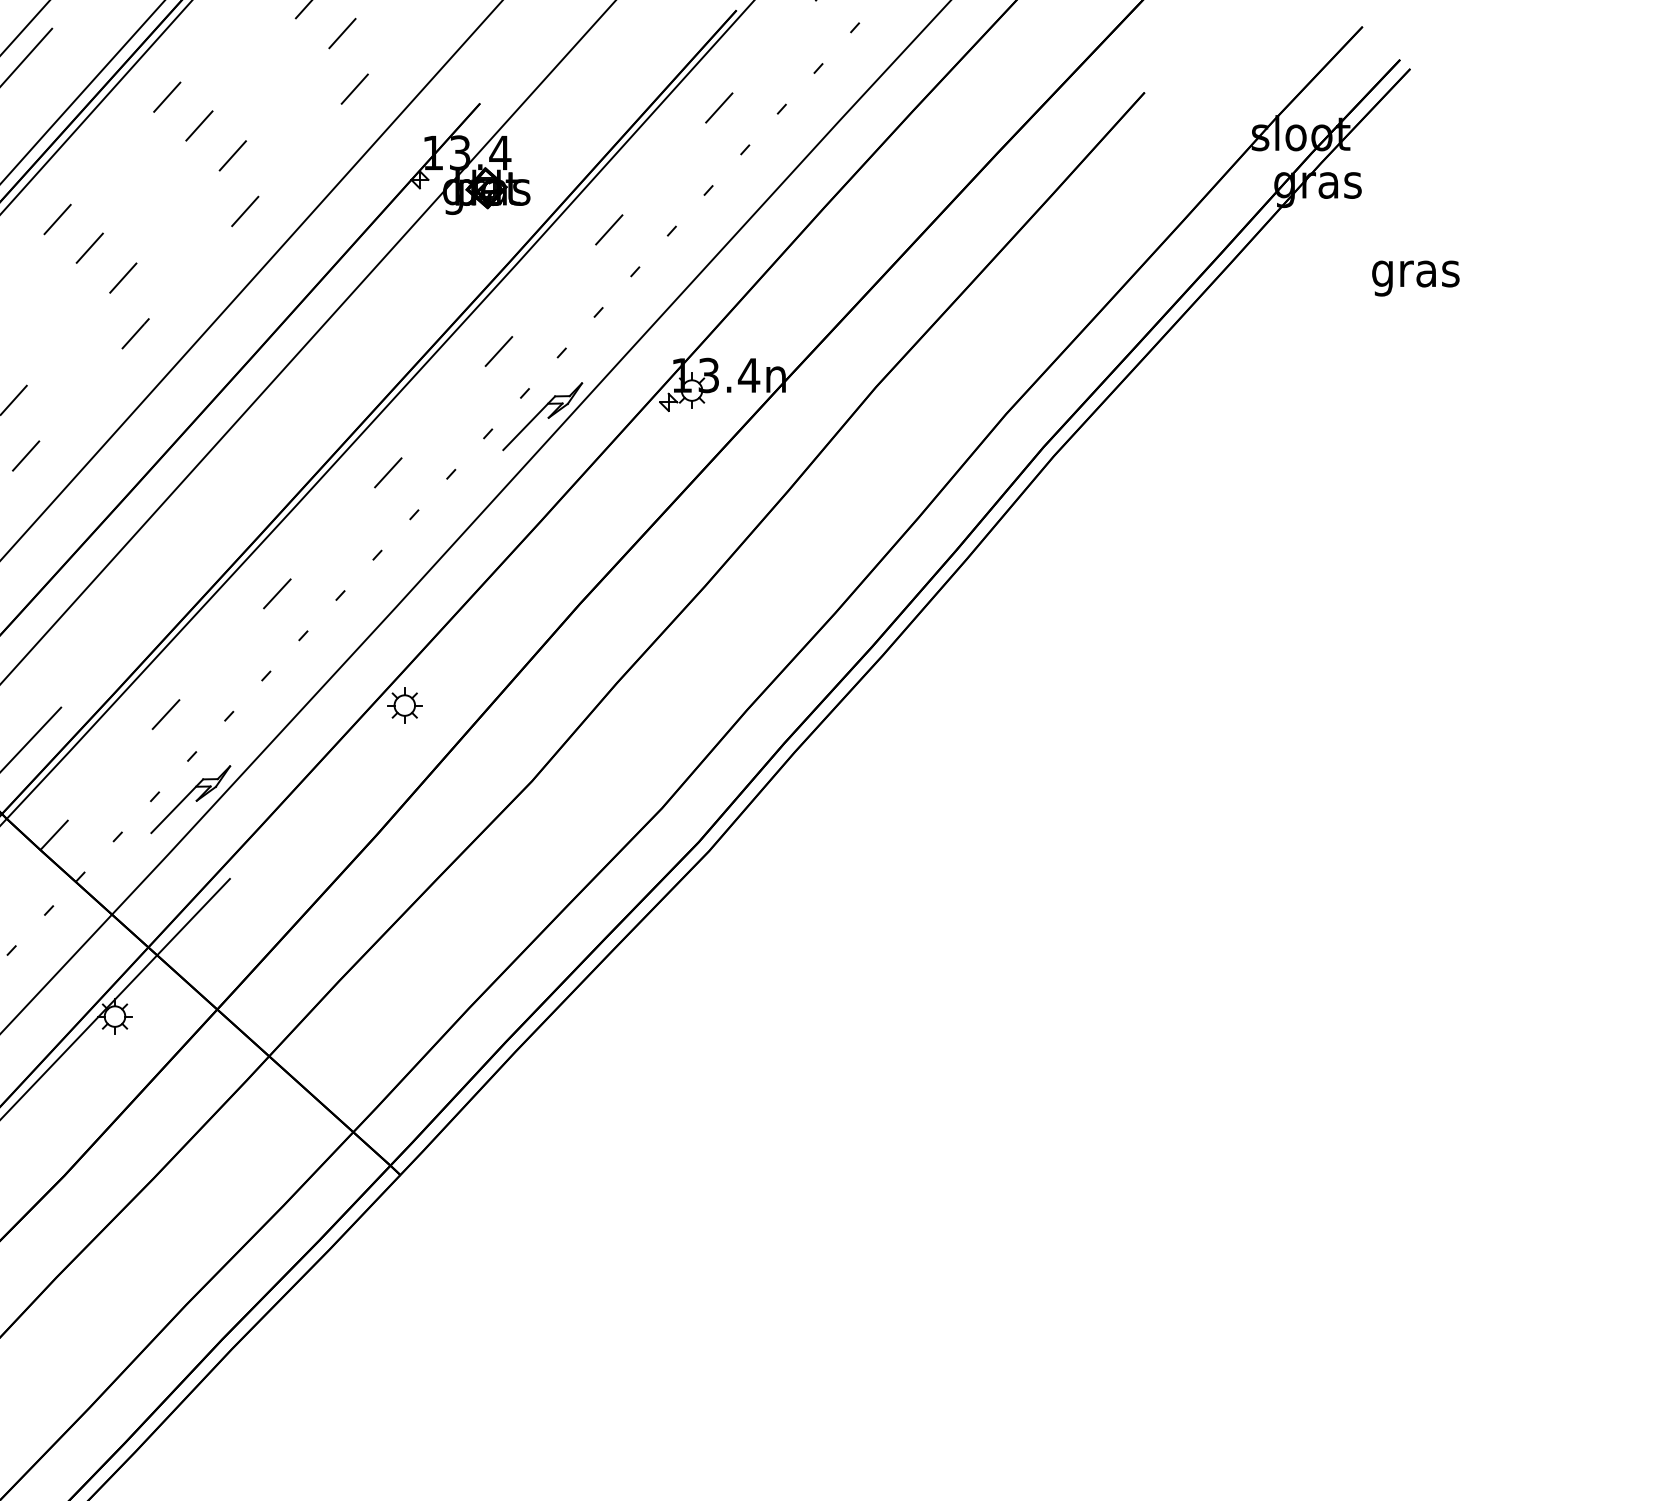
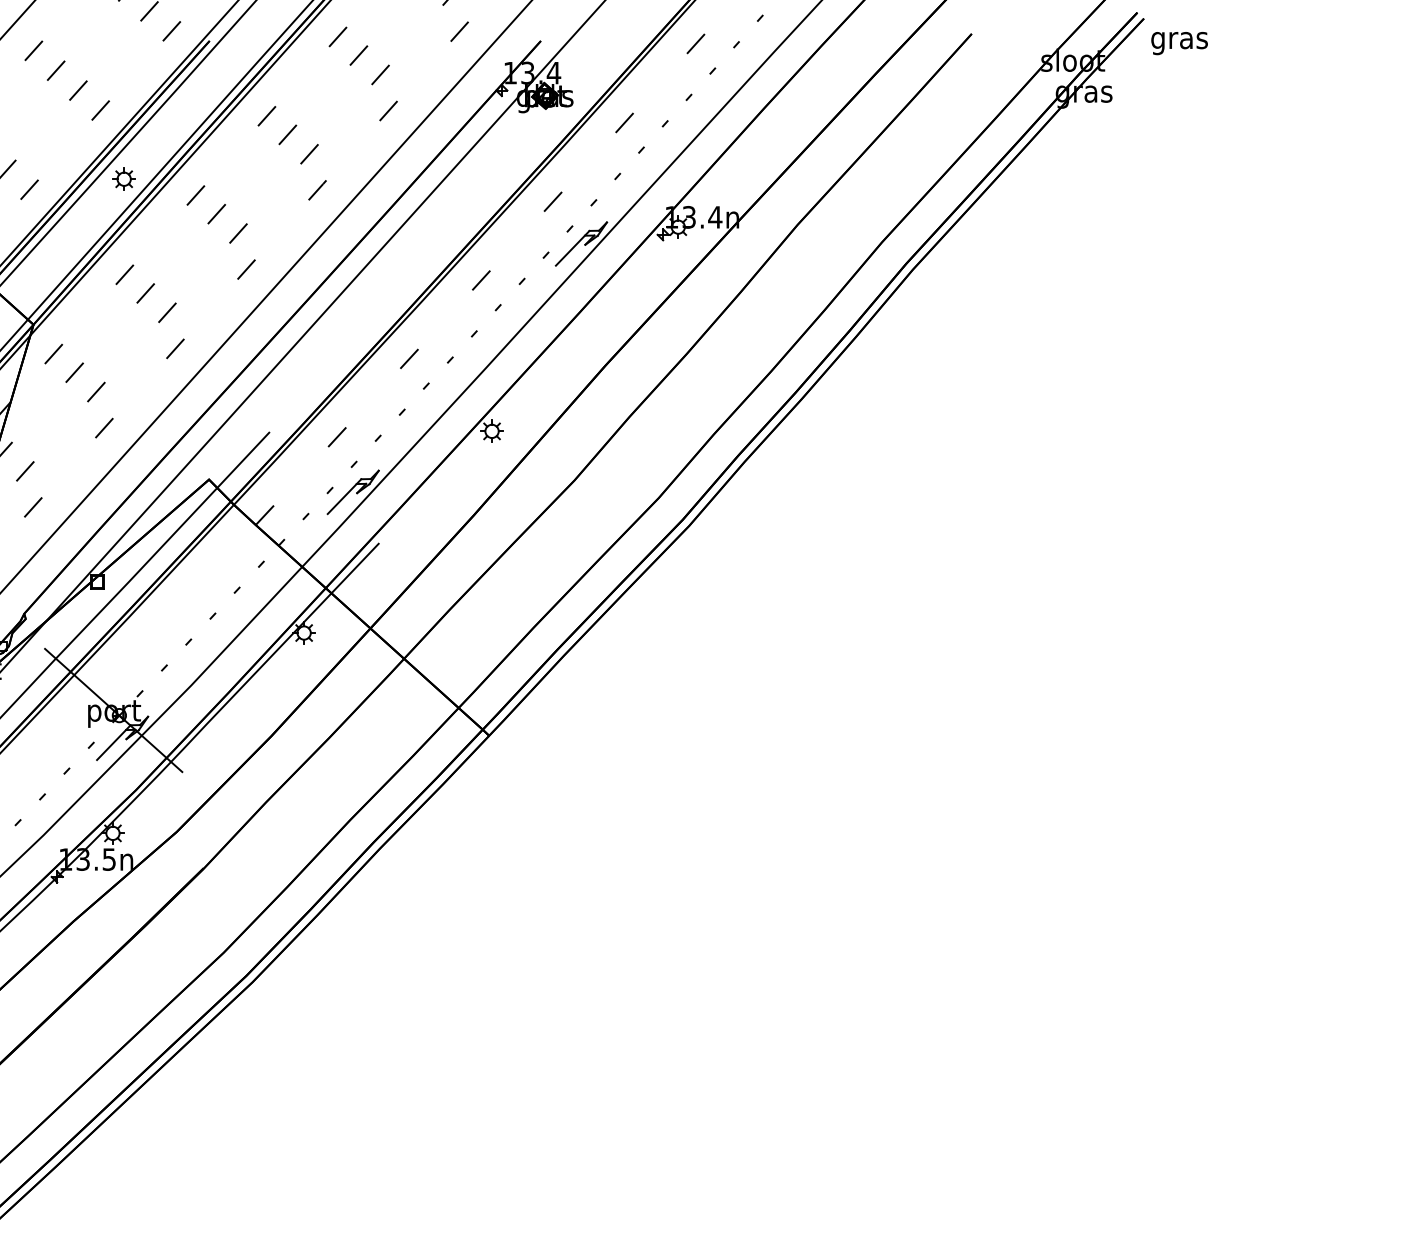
text: (1415, 278) -> (1179, 43), moved

